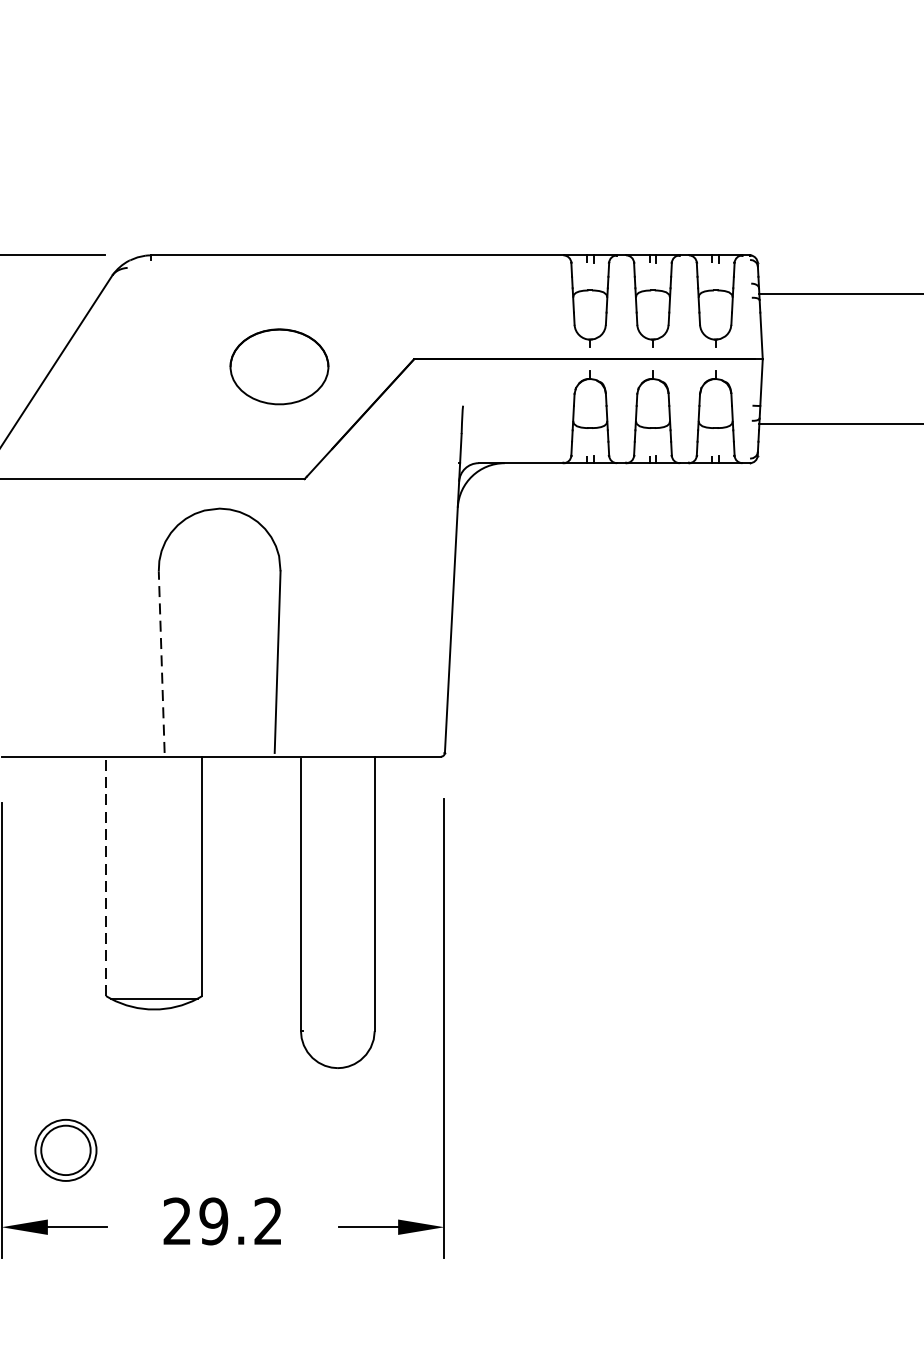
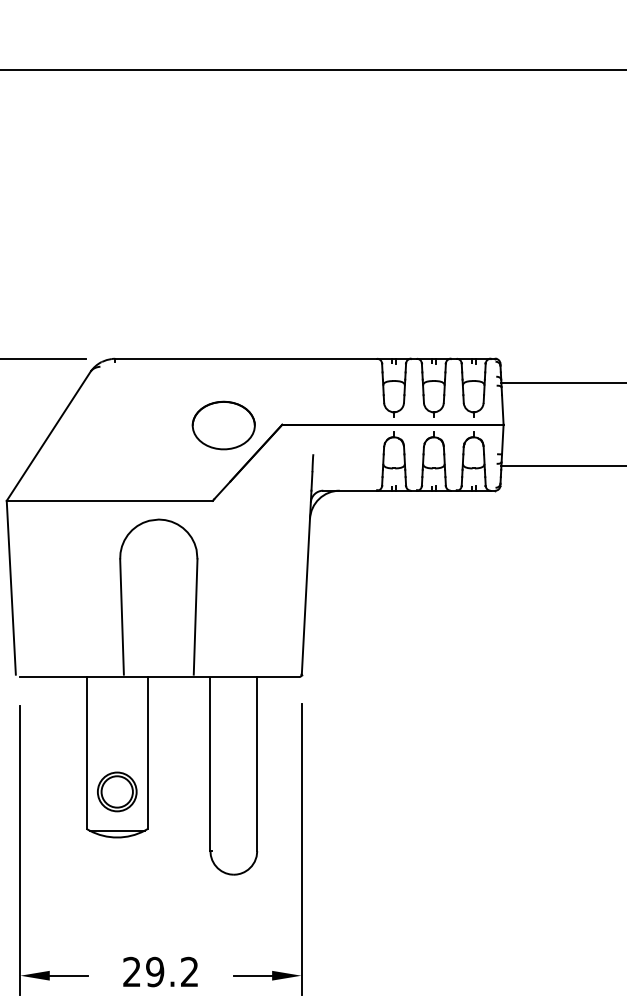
part: (278, 366) -> (223, 425), moved
line: (162, 662) -> (122, 617), dashed -> solid
line: (105, 877) -> (86, 753), dashed -> solid
part: (66, 1149) -> (117, 791), moved

